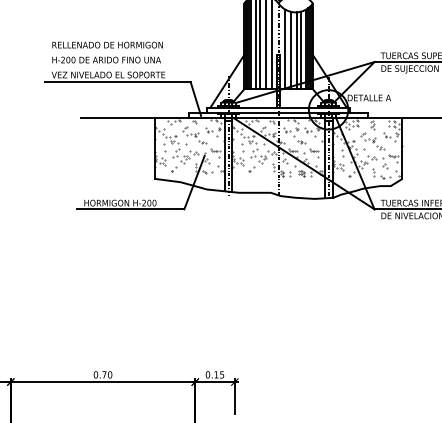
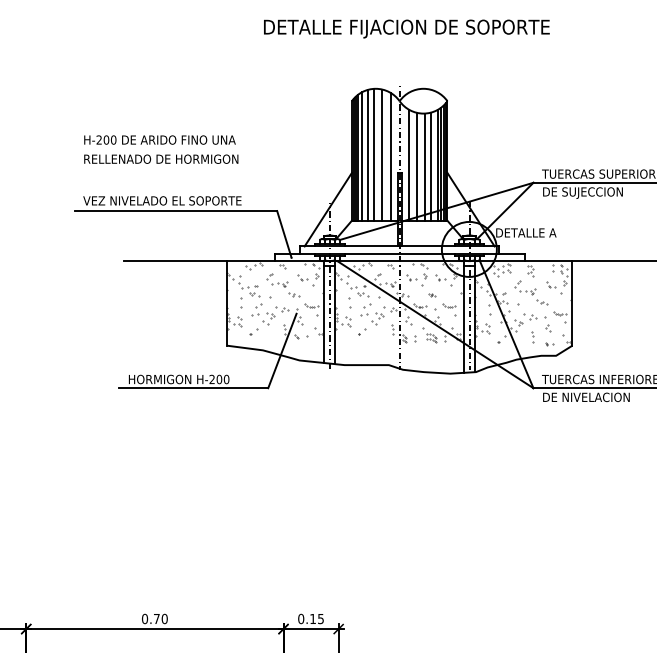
text: (106, 59) -> (159, 139), moved
part: (301, 142) -> (431, 294), size x0.6
part: (386, 177) -> (549, 343), size x0.6

